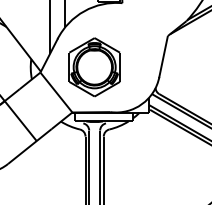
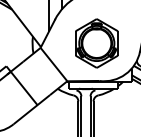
part: (94, 67) -> (96, 43), moved

